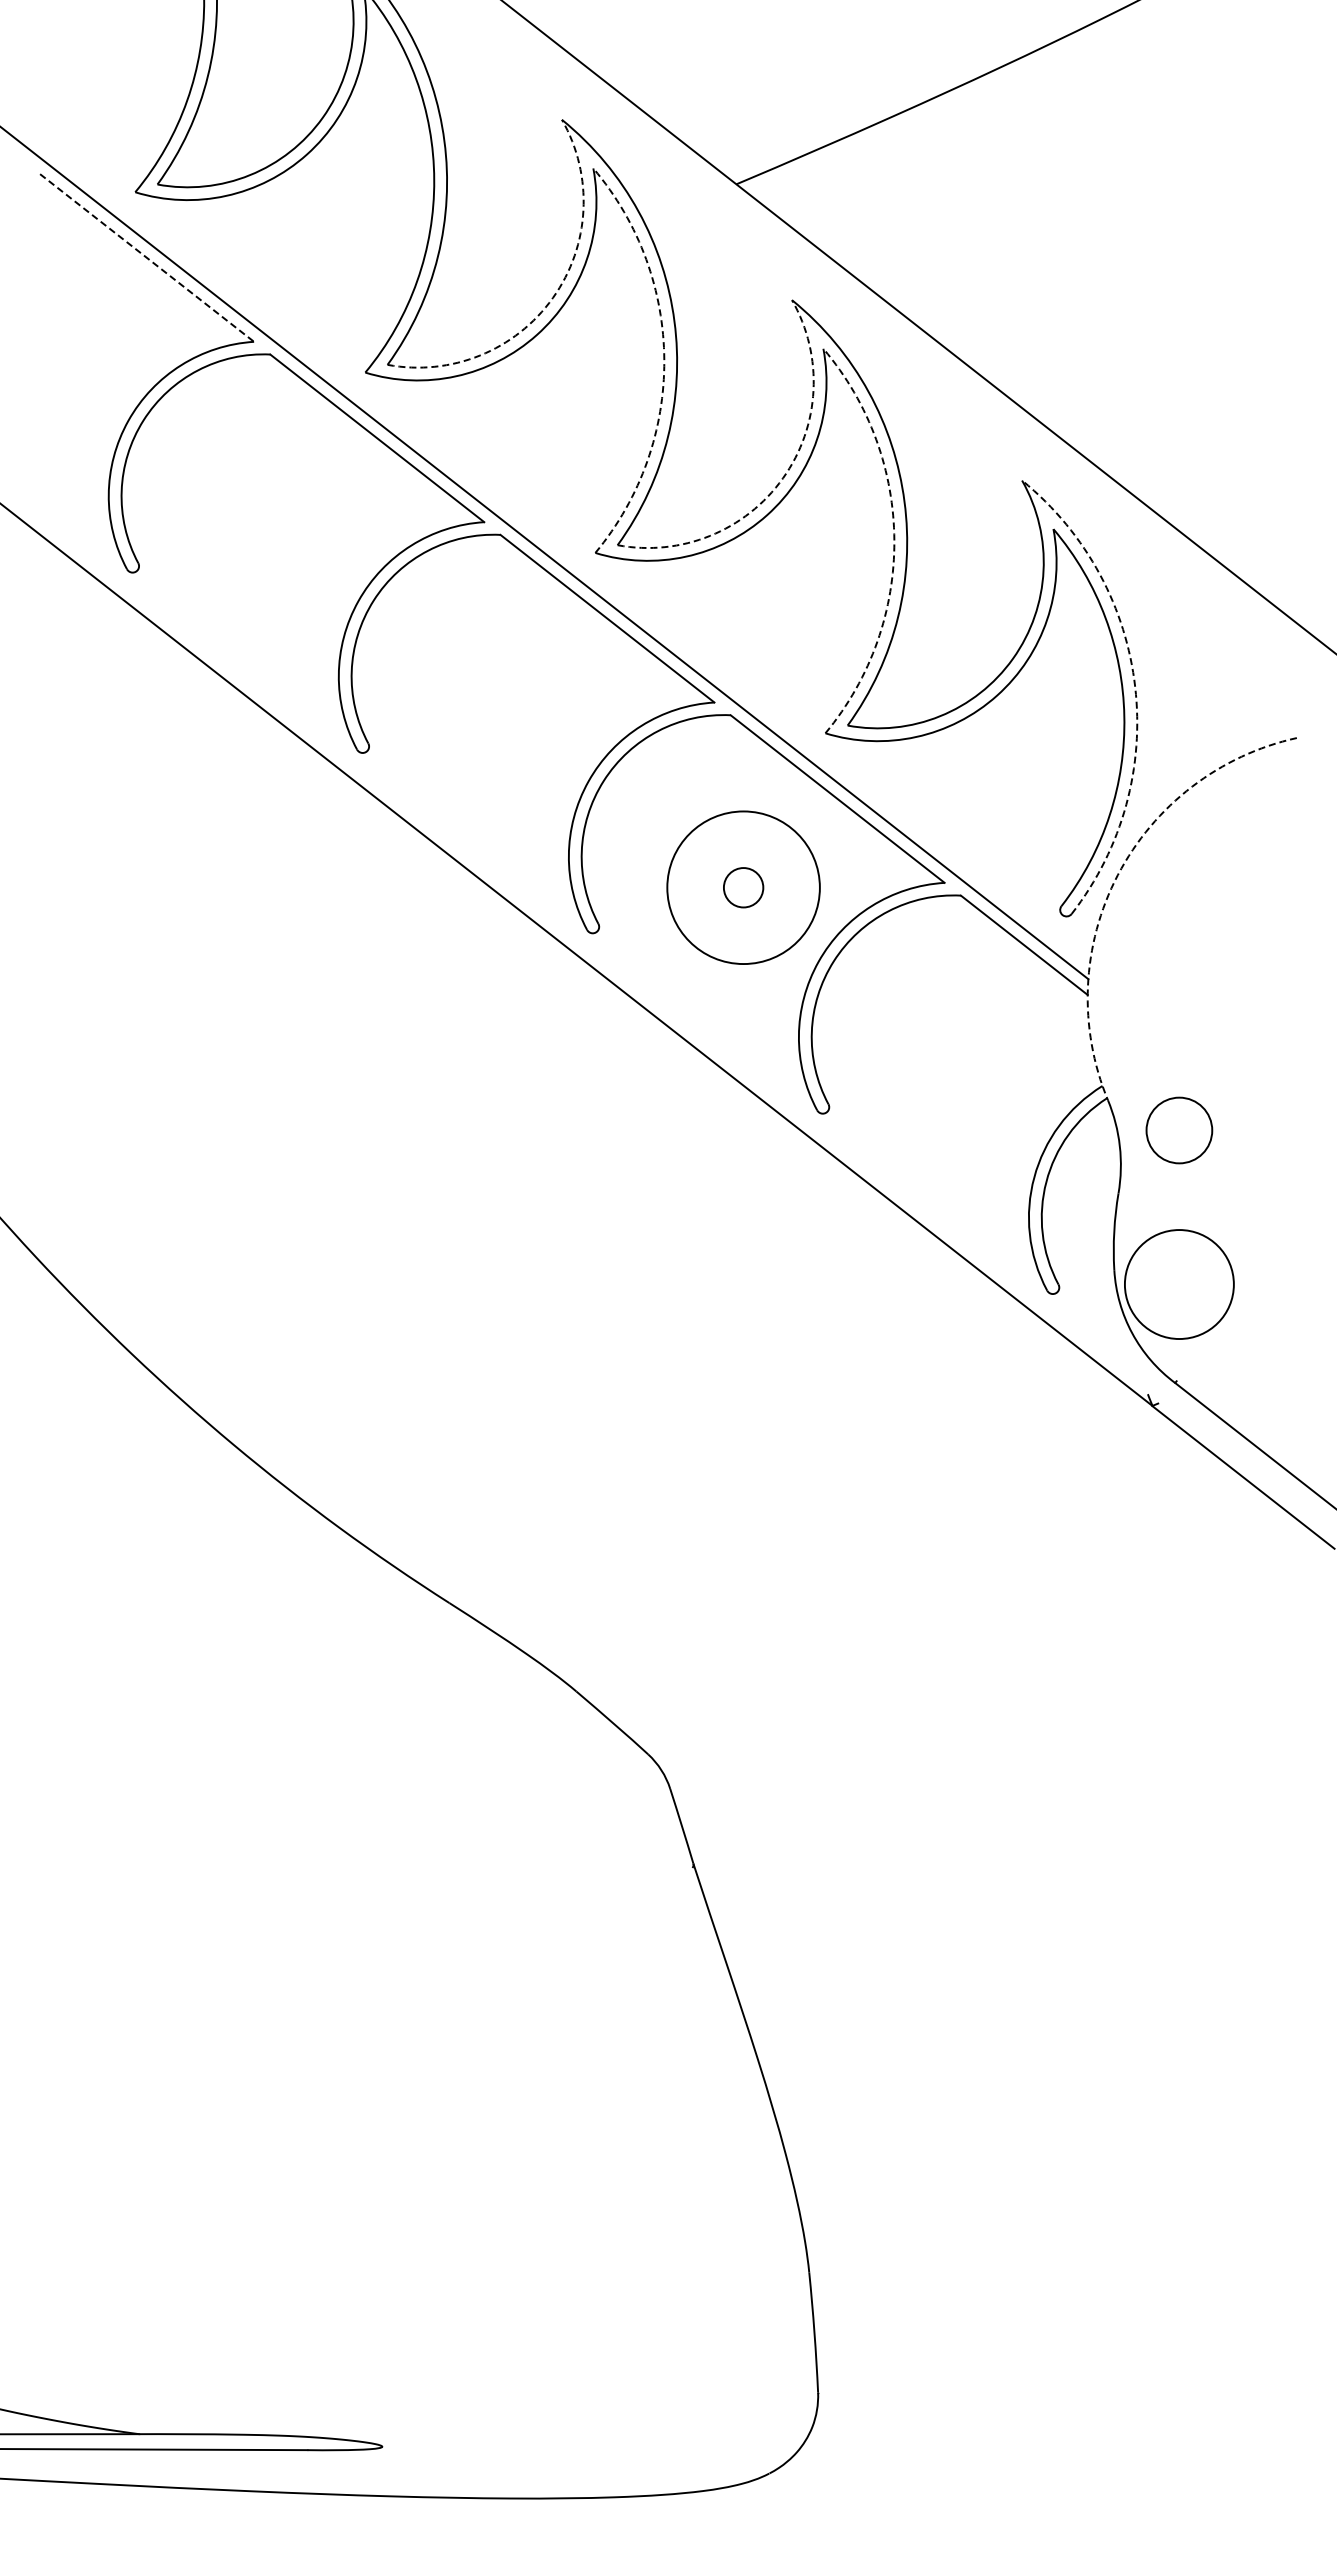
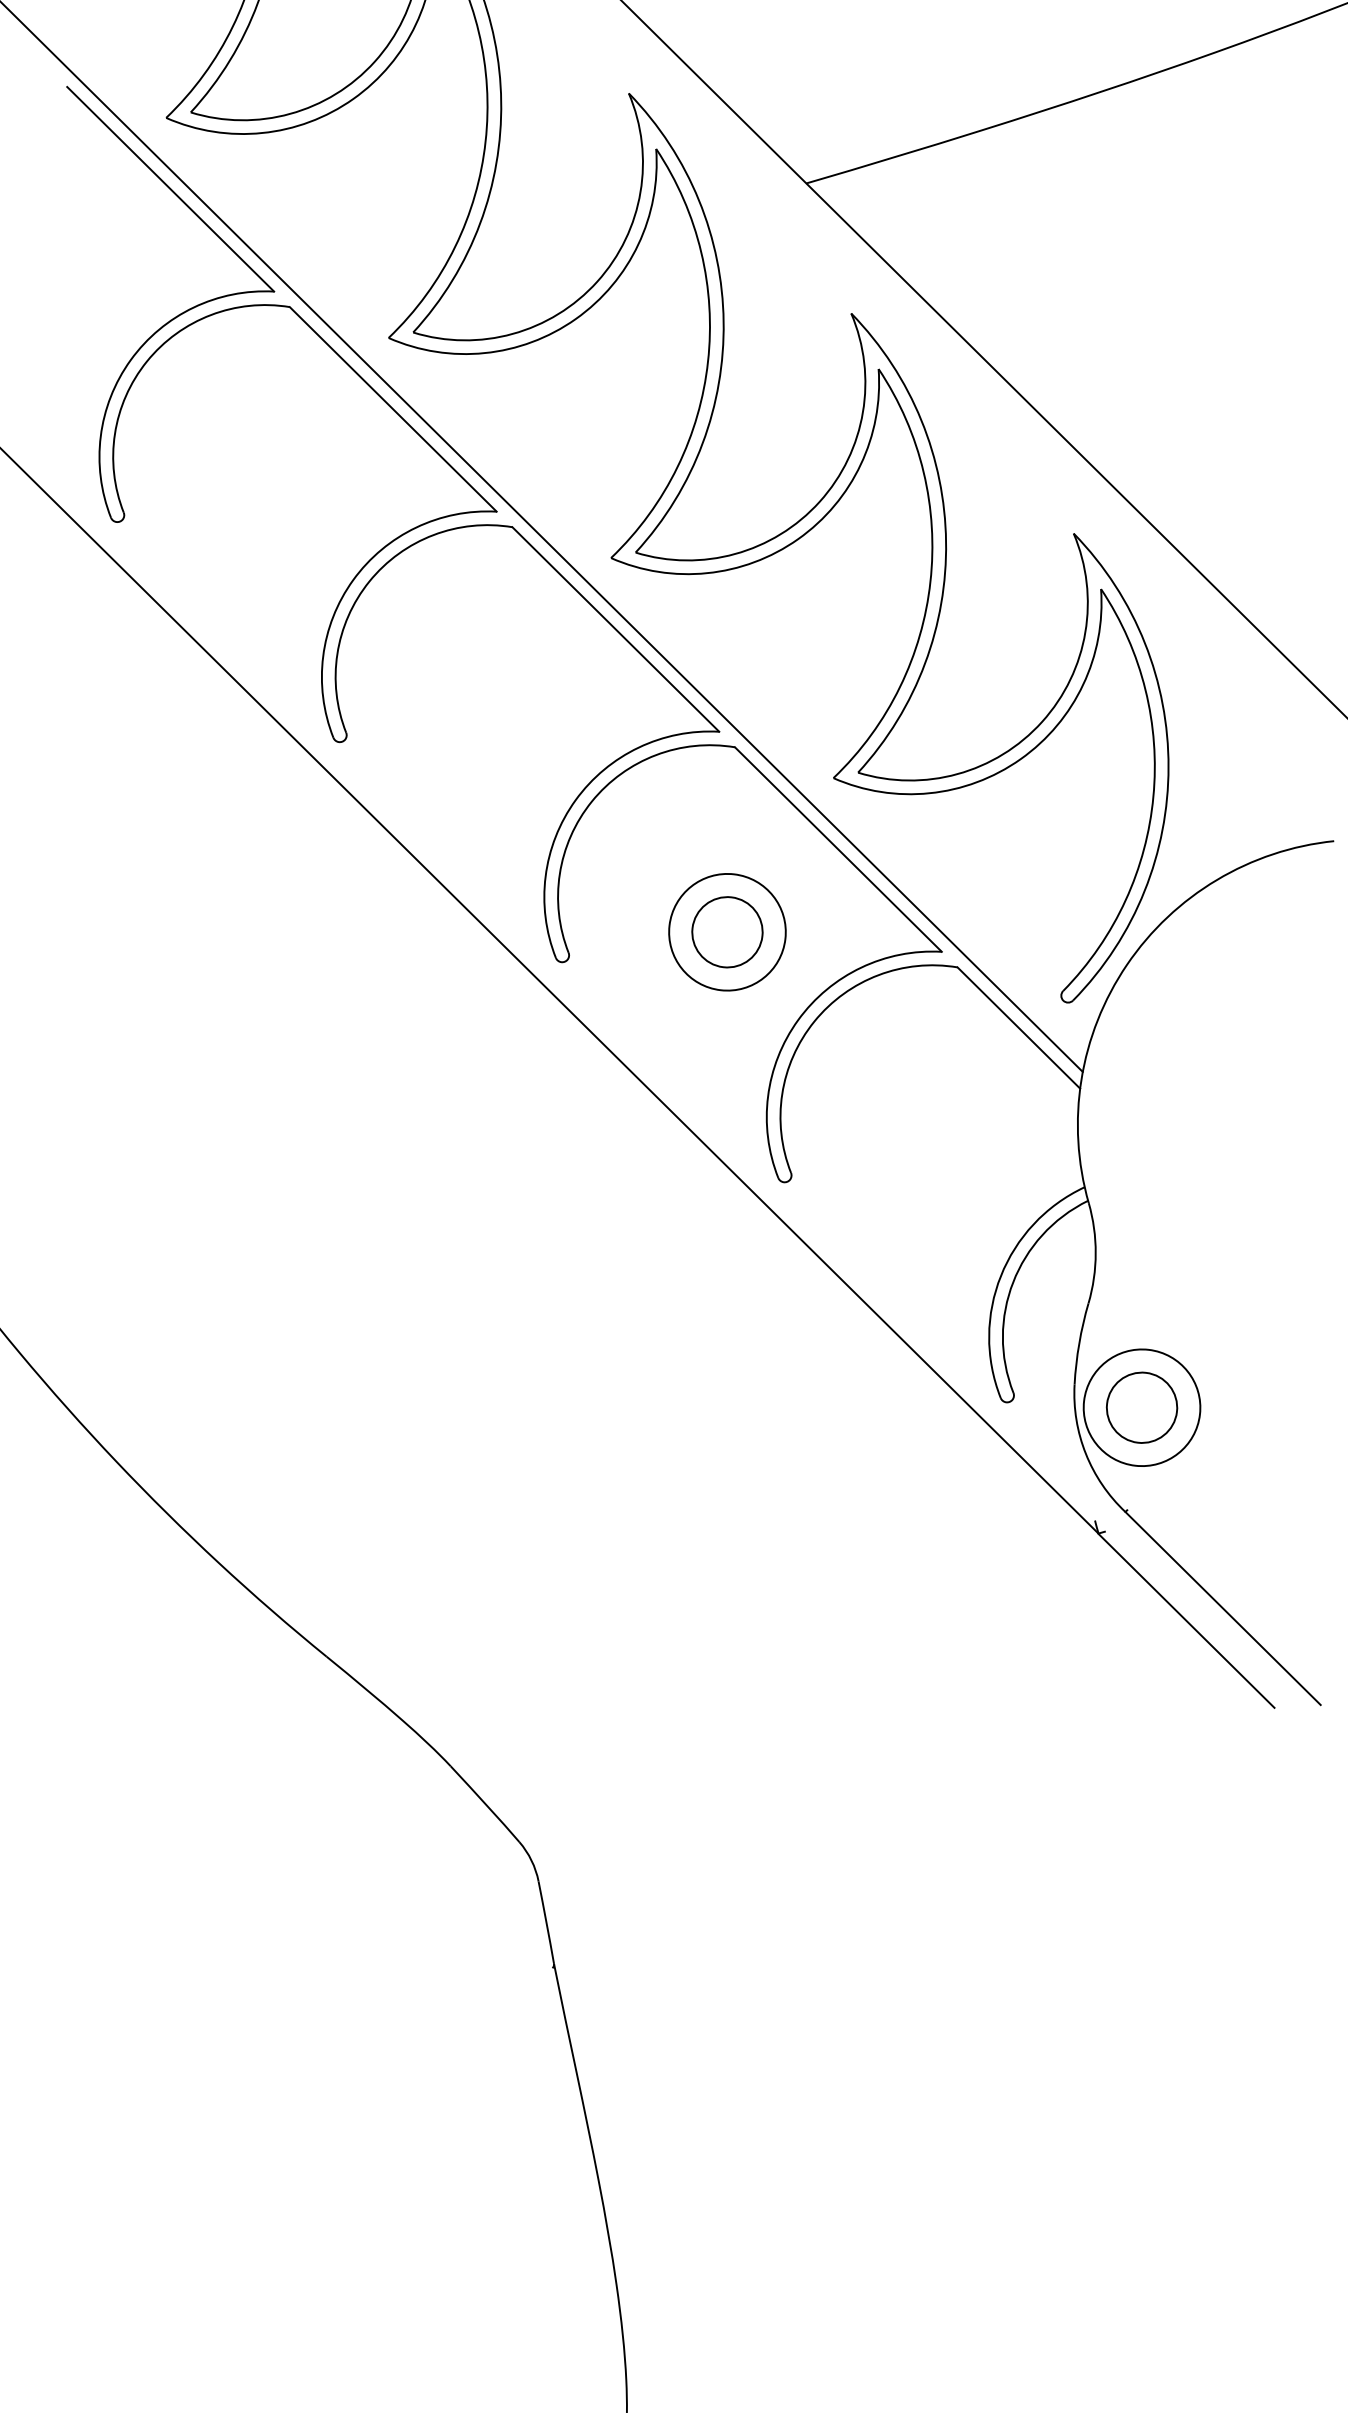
line: (147, 258) -> (171, 189), dashed -> solid
arc: (552, 297) -> (596, 281), dashed -> solid
arc: (664, 360) -> (708, 361), dashed -> solid
arc: (782, 478) -> (819, 501), dashed -> solid
arc: (894, 540) -> (930, 581), dashed -> solid
arc: (1135, 687) -> (1168, 767), dashed -> solid
arc: (1117, 875) -> (1126, 965), dashed -> solid
circle: (743, 887) -> (727, 932), size x0.71
circle: (743, 887) -> (727, 932), size x1.67
circle: (1179, 1130) -> (1142, 1407), moved

